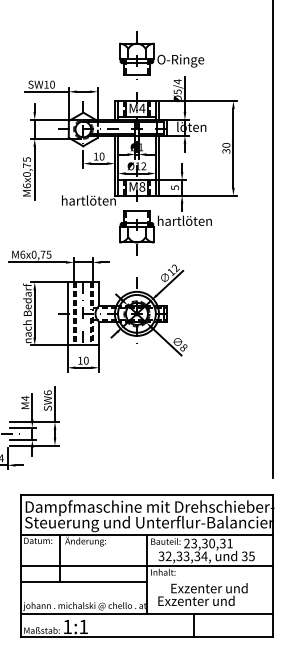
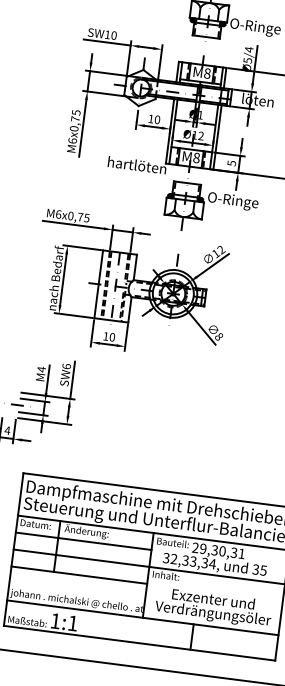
text: (142, 108) -> (207, 73), M4 -> M8
text: (184, 222) -> (237, 202), hartlöten -> O-Ringe
text: (194, 543) -> (203, 548), 23,30,31 -> 29,30,31
line: (83, 550) -> (83, 541), added
text: (210, 602) -> (212, 614), Exzenter und -> Verdrängungsöler

